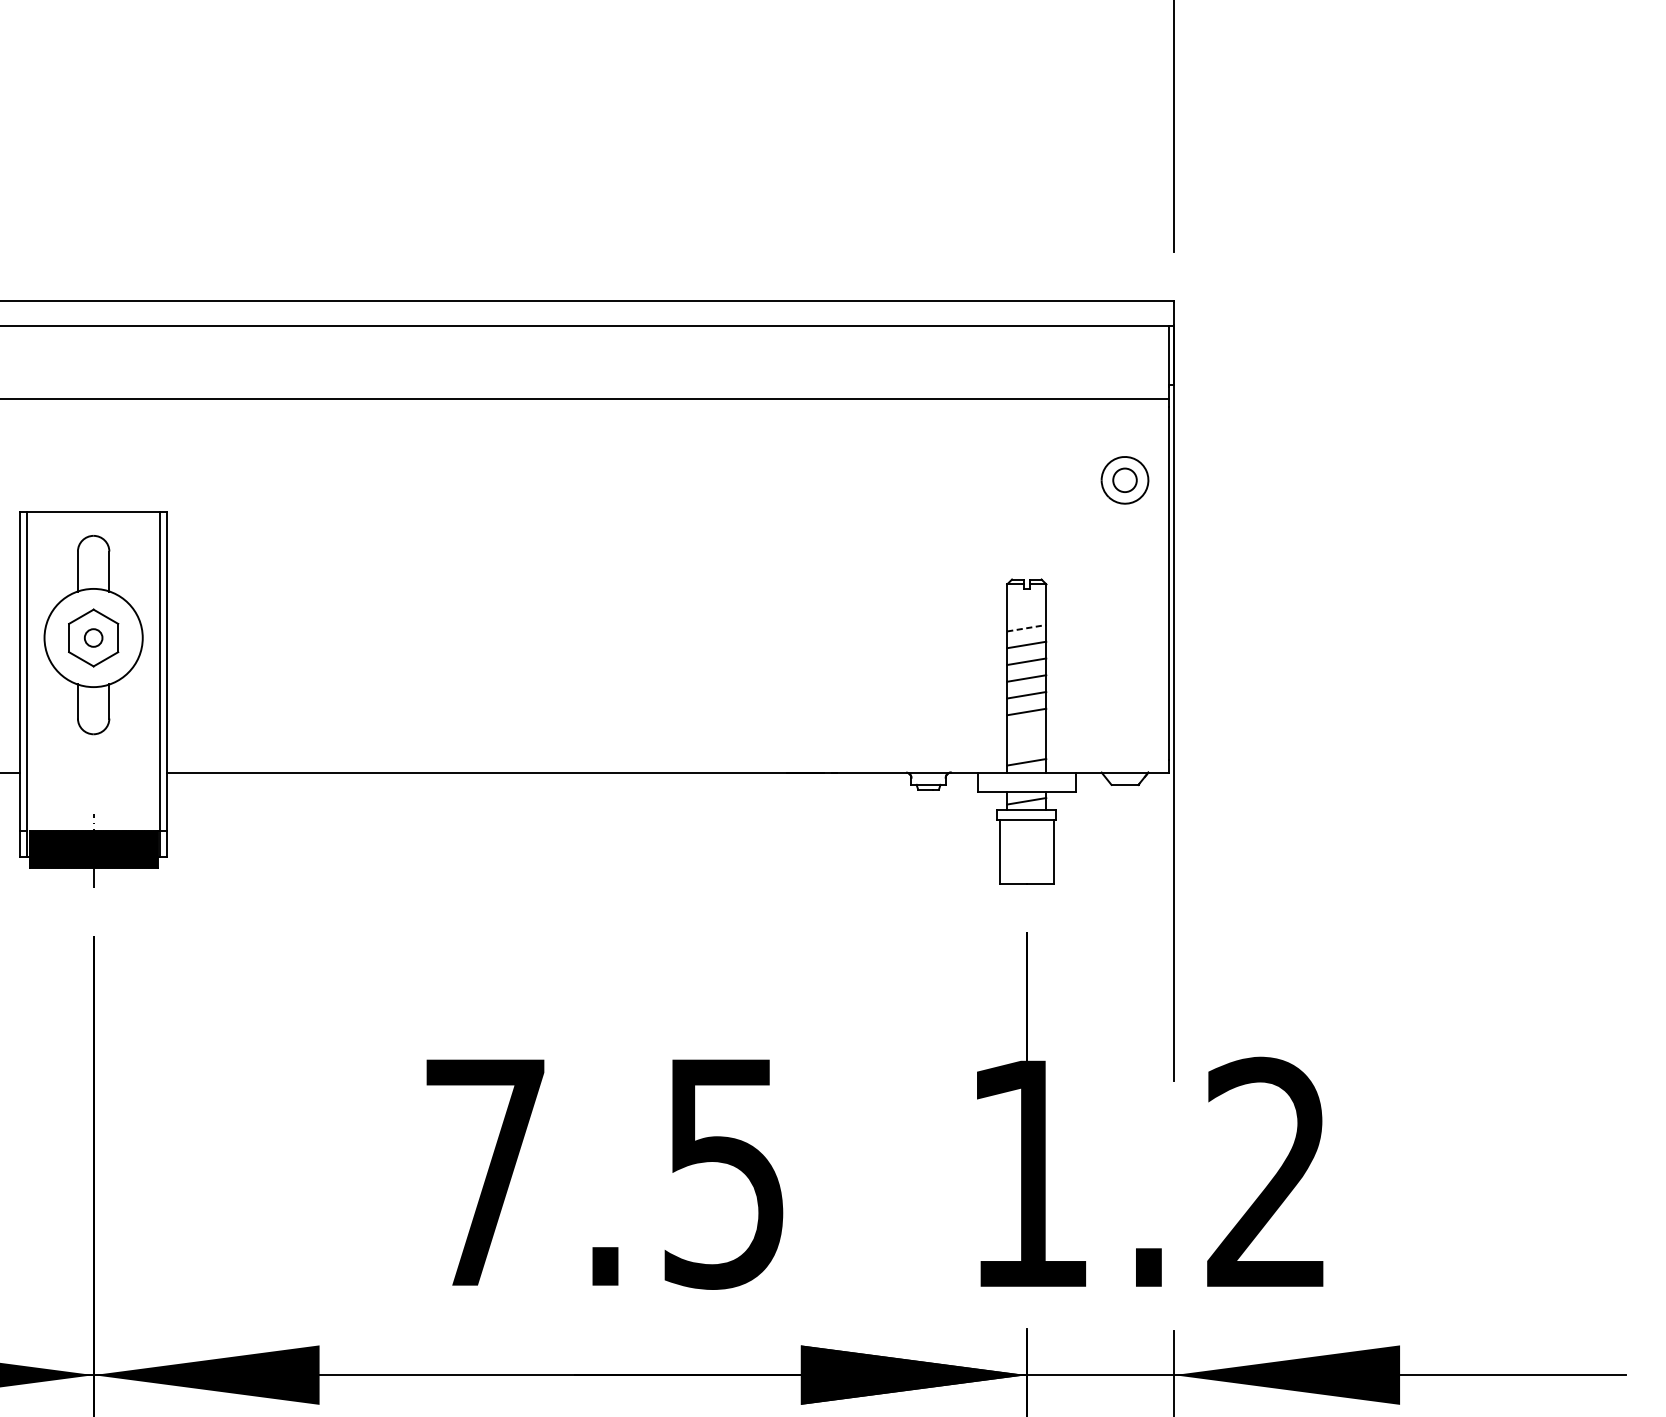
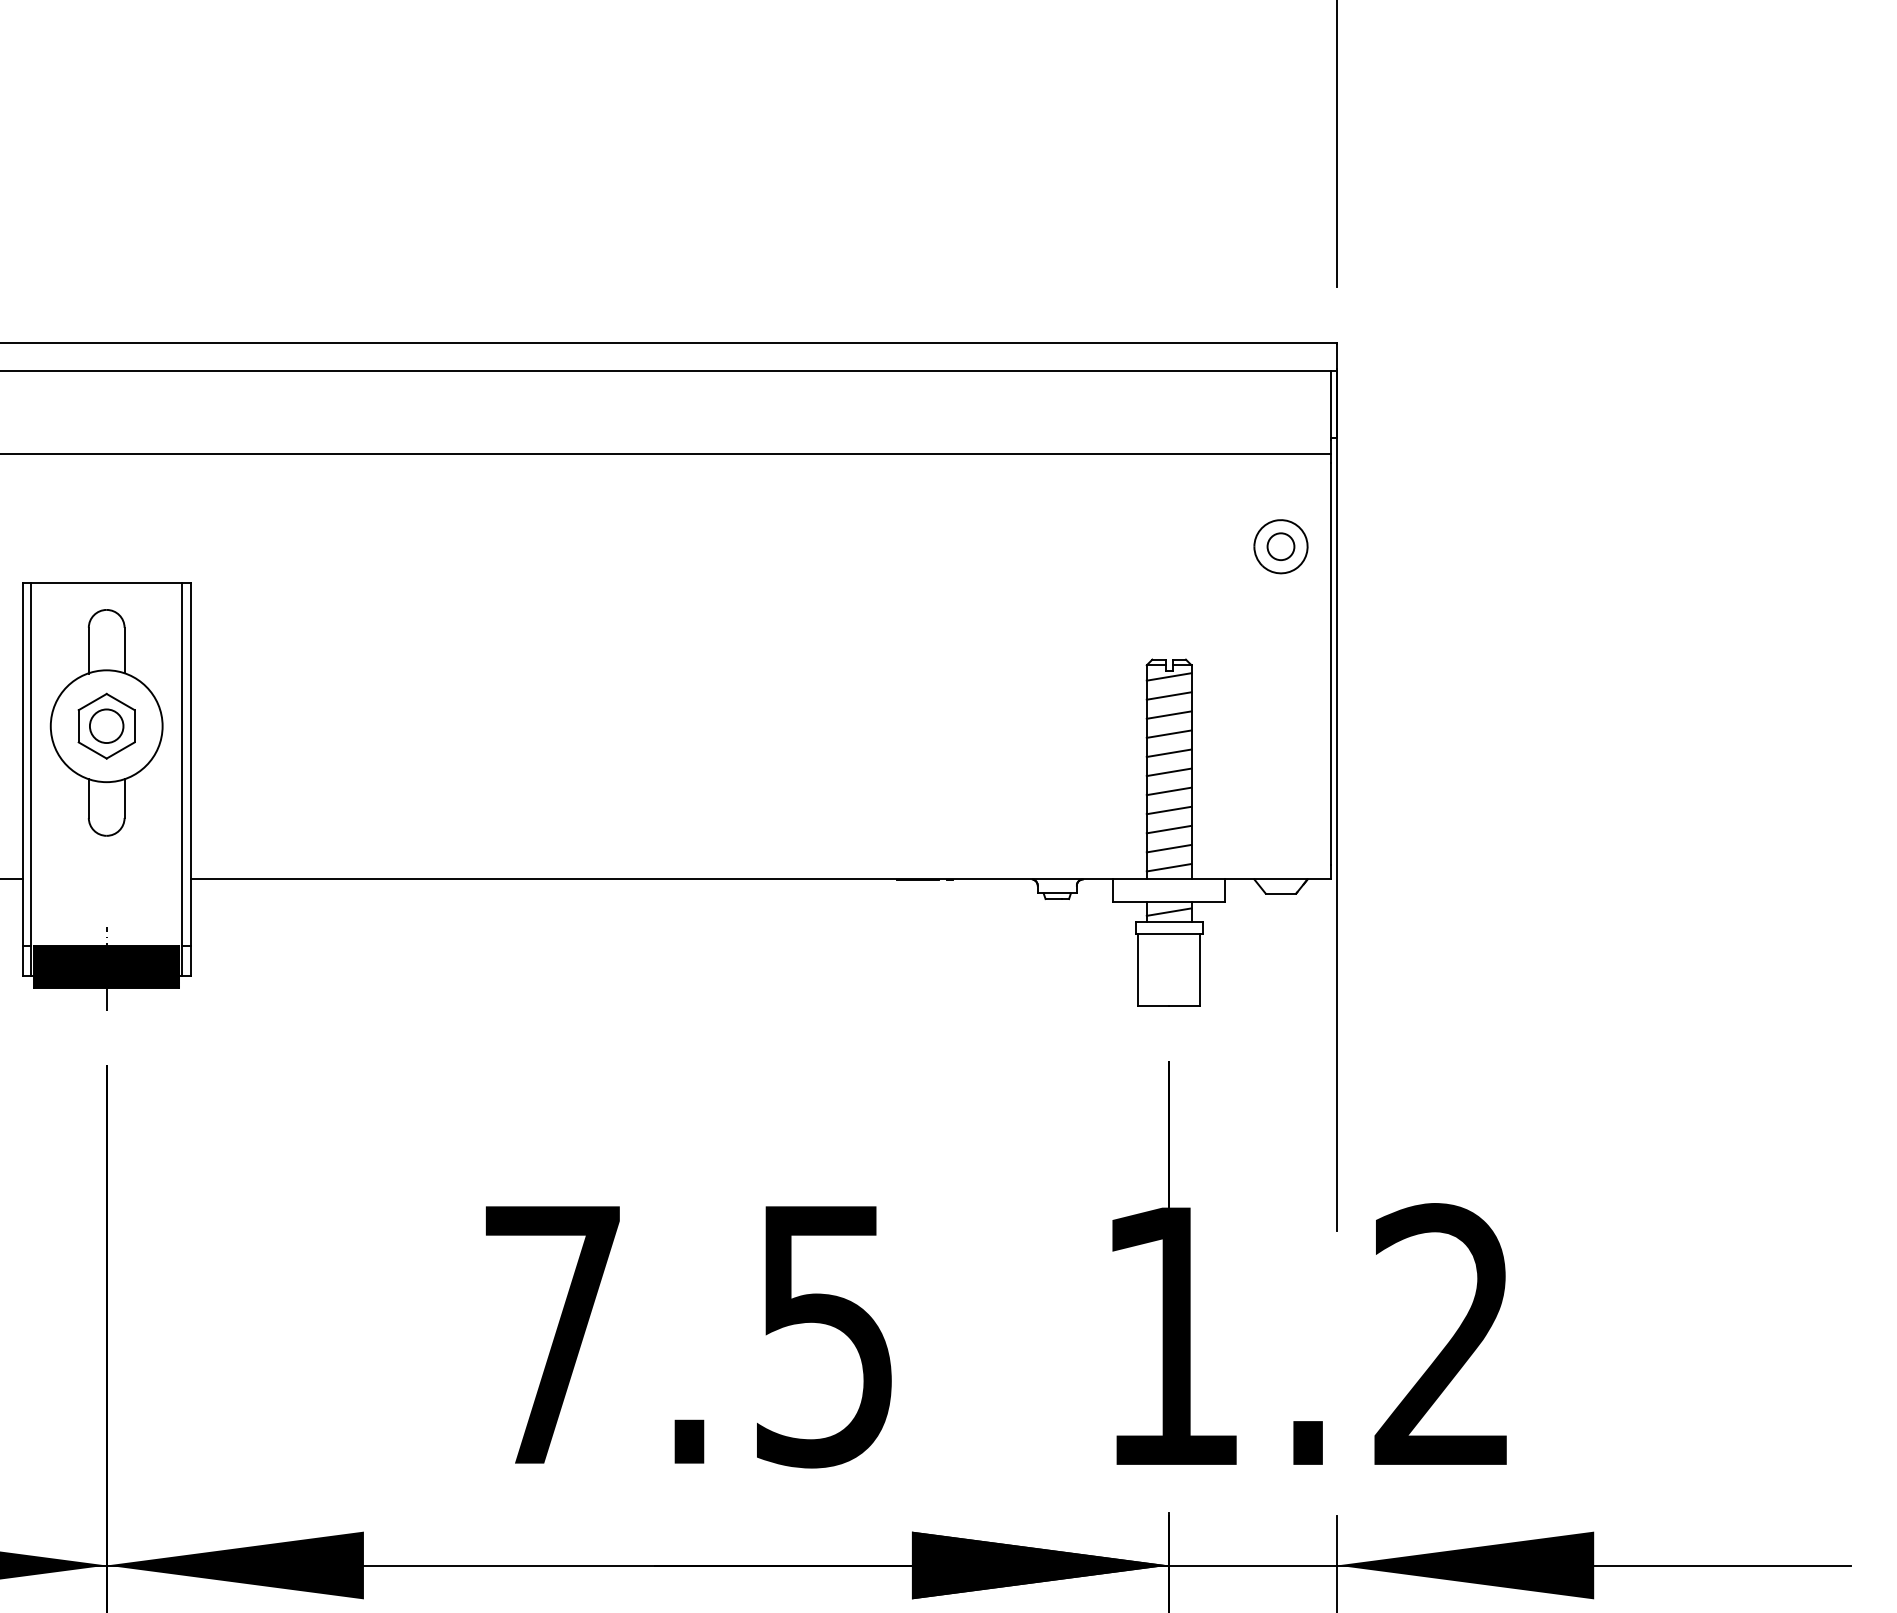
line: (1026, 594) -> (1168, 676), added
line: (1026, 611) -> (1168, 695), added
line: (1027, 628) -> (1169, 715), dashed -> solid
circle: (93, 638) -> (106, 726), size x1.67
line: (1026, 728) -> (1168, 829), added
line: (1026, 745) -> (1168, 848), added

